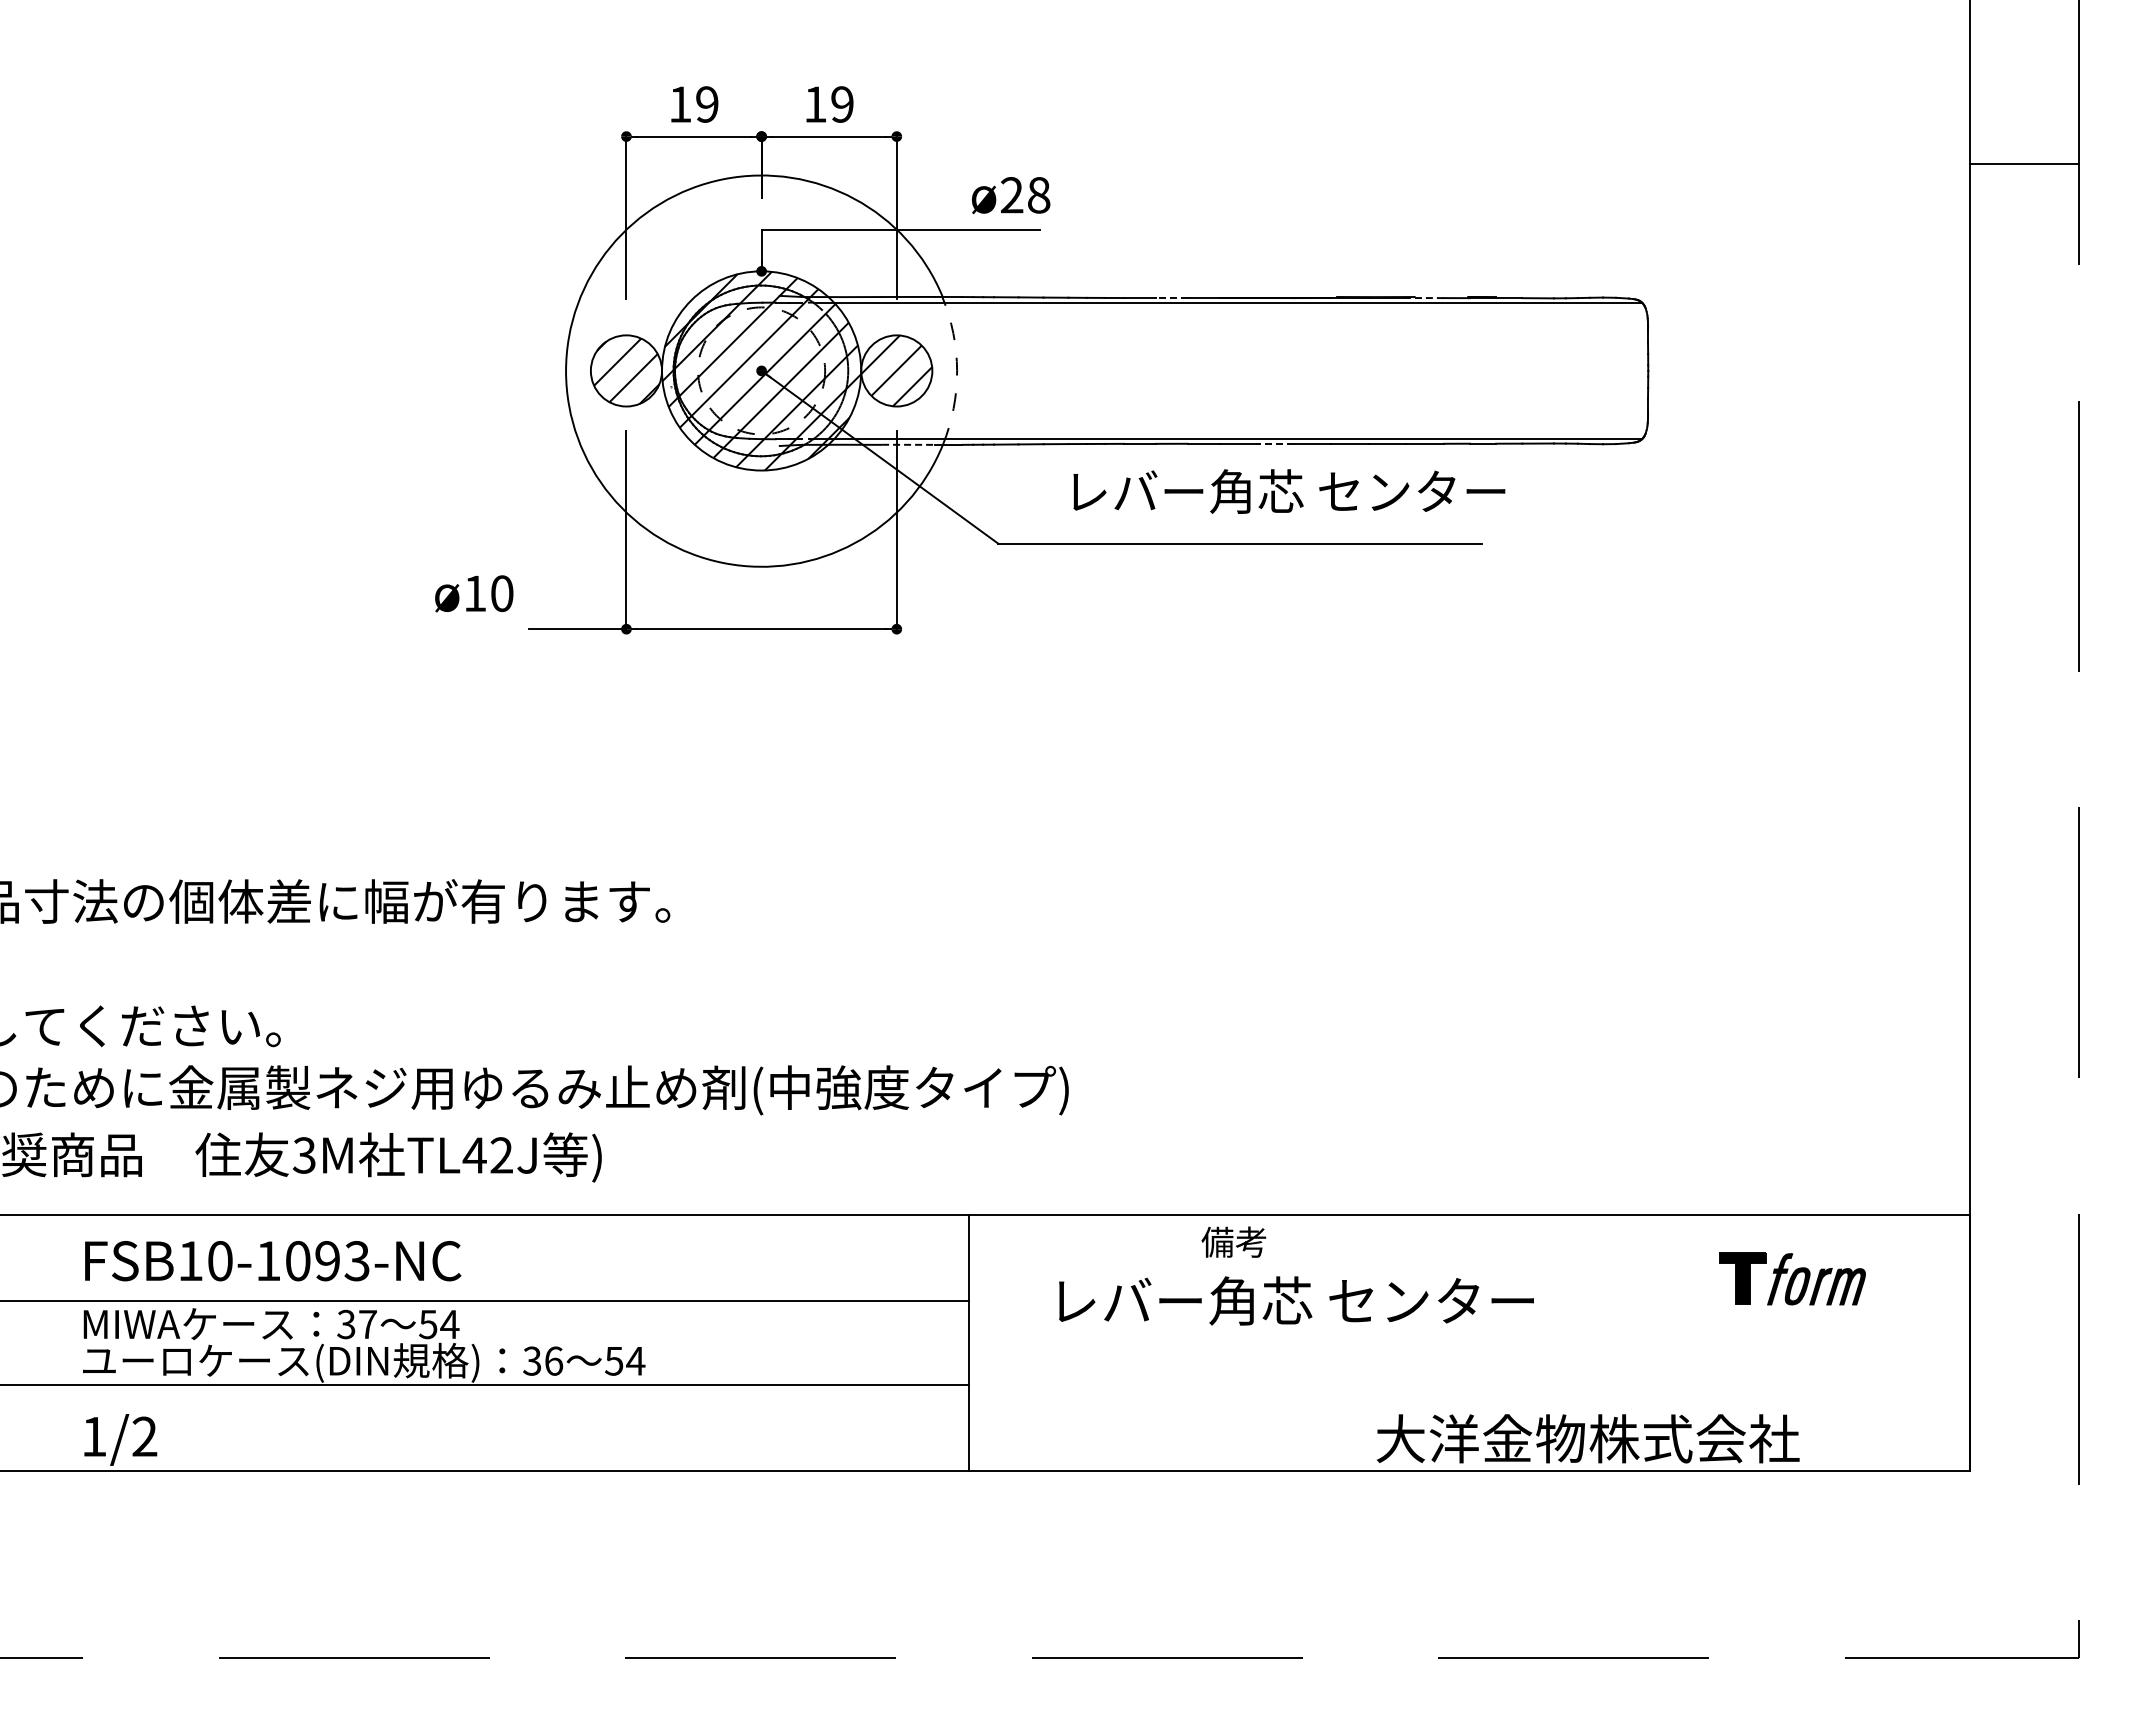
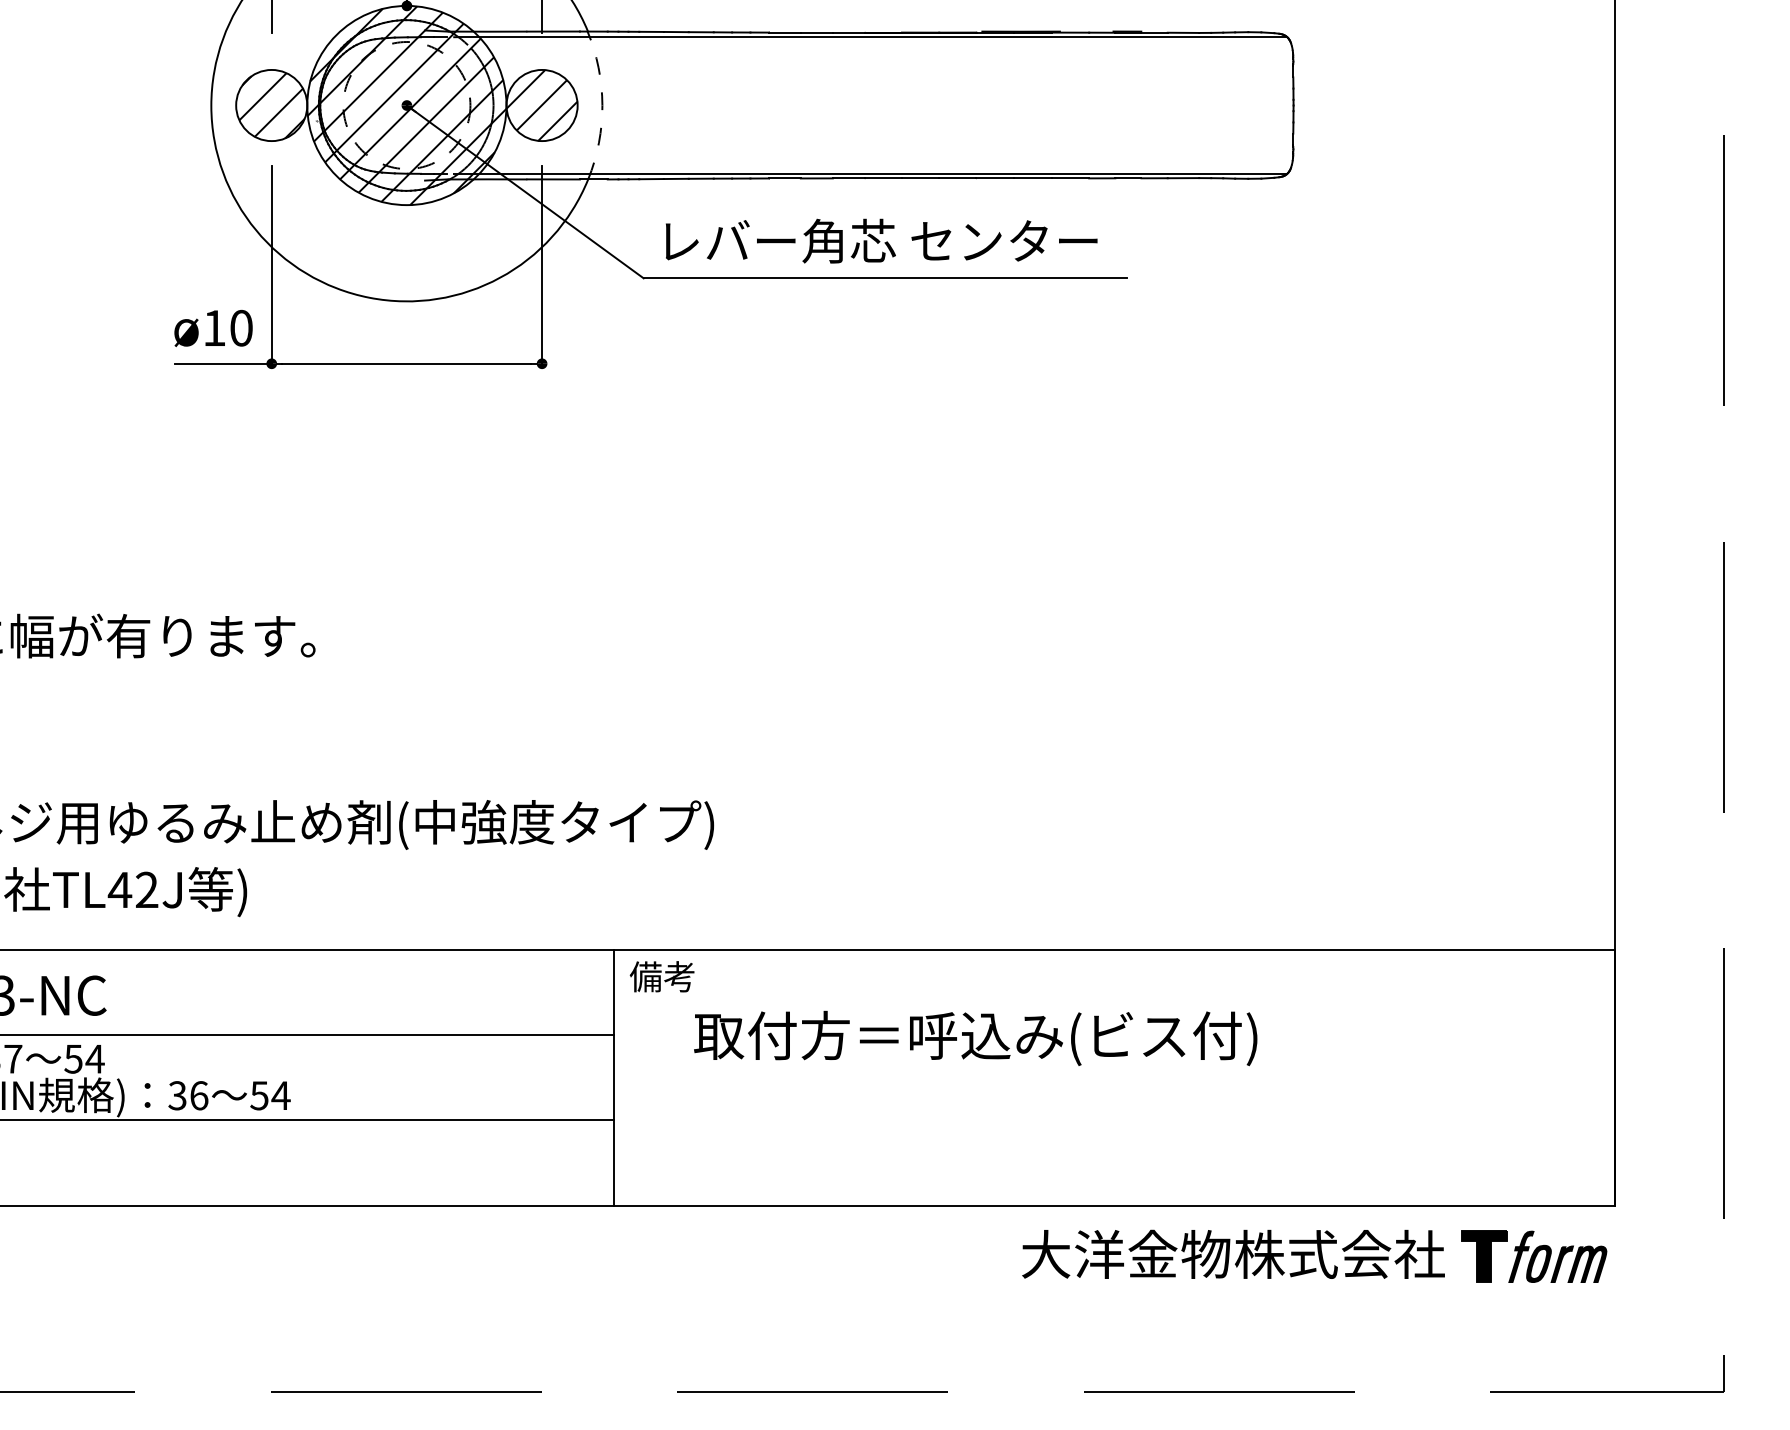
line: (1171, 298) -> (816, 33), dashed -> solid
line: (1425, 298) -> (1070, 33), dashed -> solid
line: (1275, 443) -> (920, 178), dashed -> solid
line: (908, 444) -> (553, 179), dashed -> solid
text: (1289, 491) -> (881, 241), moved
text: (474, 593) -> (213, 328), moved
text: (1233, 1241) -> (661, 976), moved
part: (1792, 1278) -> (1533, 1256), moved
text: (1330, 1303) -> (975, 1038), レバー角芯 センター -> 取付方＝呼込み(ビス付)
text: (1588, 1438) -> (1233, 1254), moved

